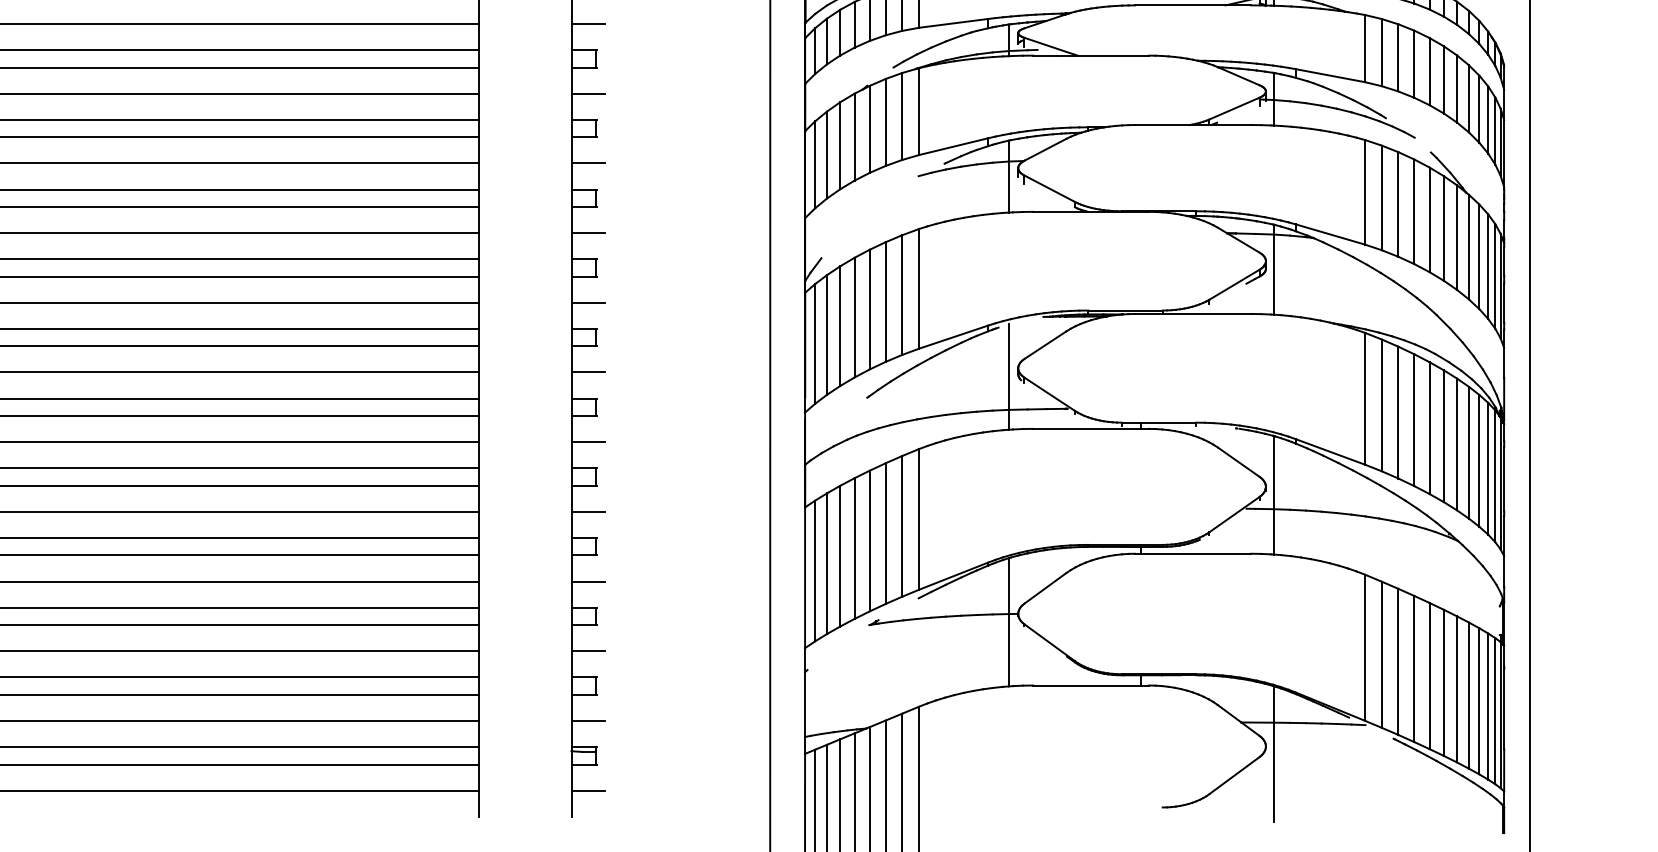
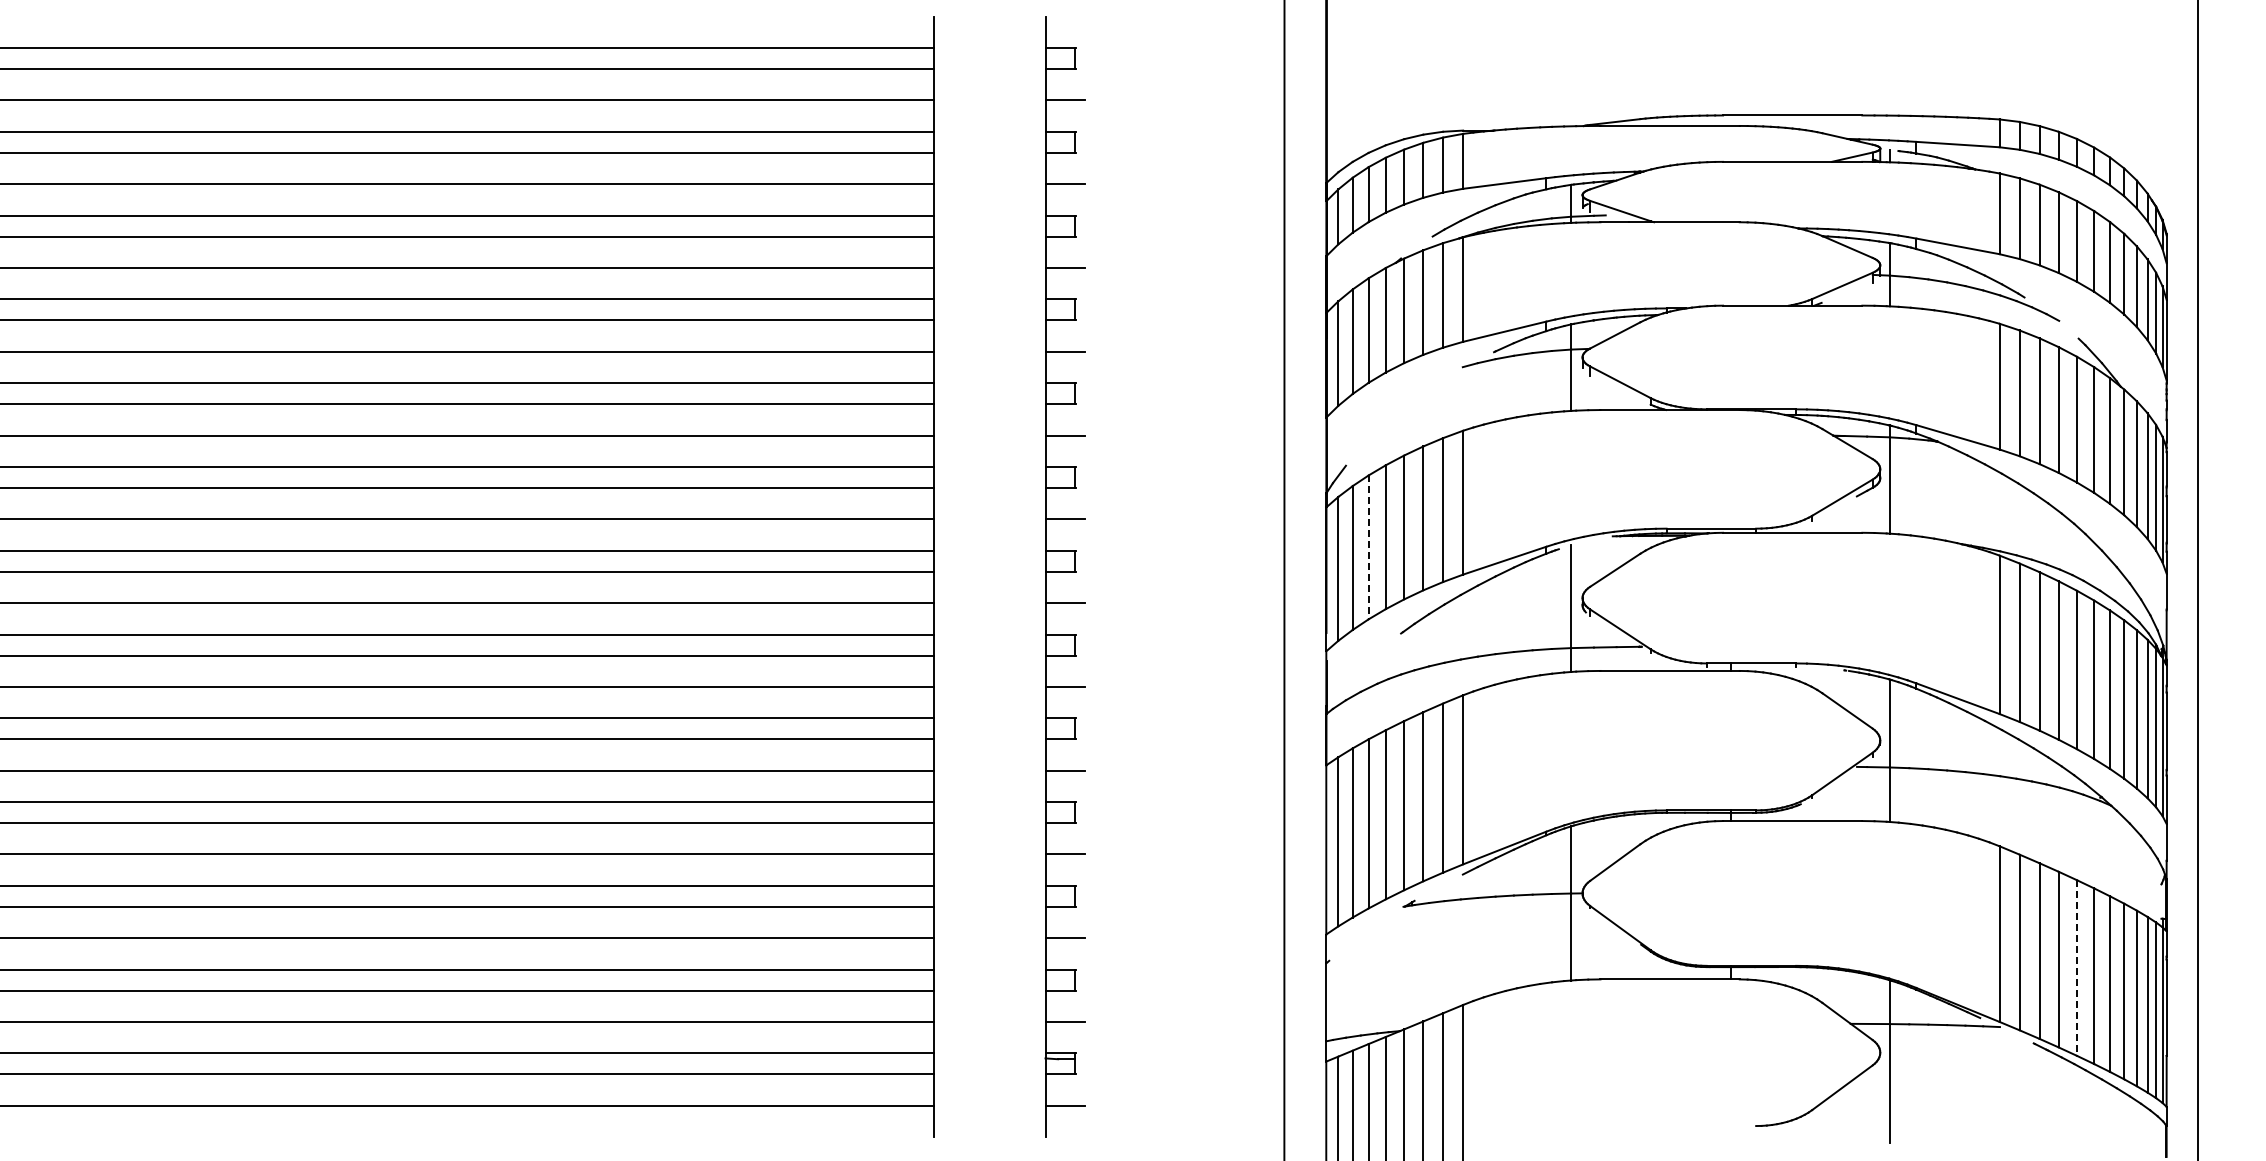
line: (840, 326) -> (1368, 547), solid -> dashed
line: (1429, 676) -> (2076, 968), solid -> dashed

